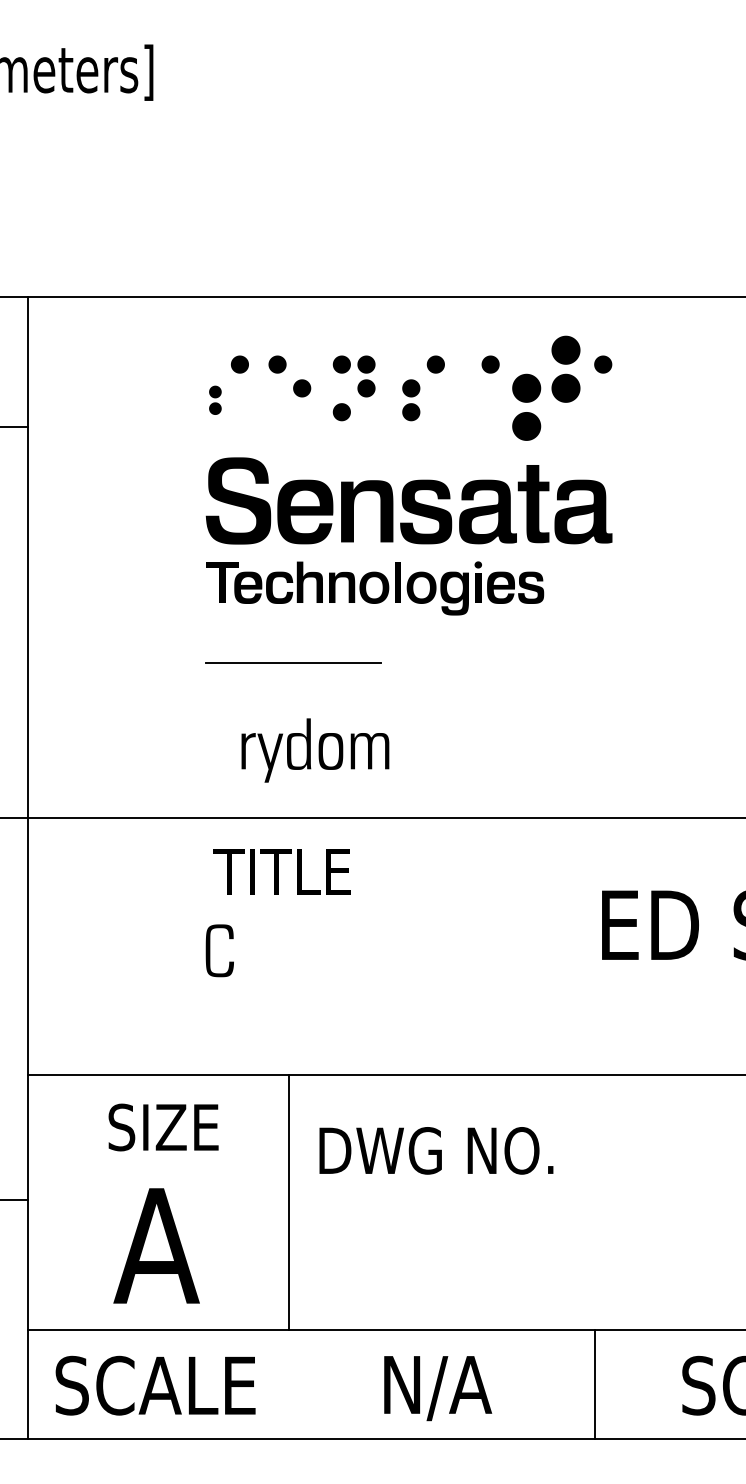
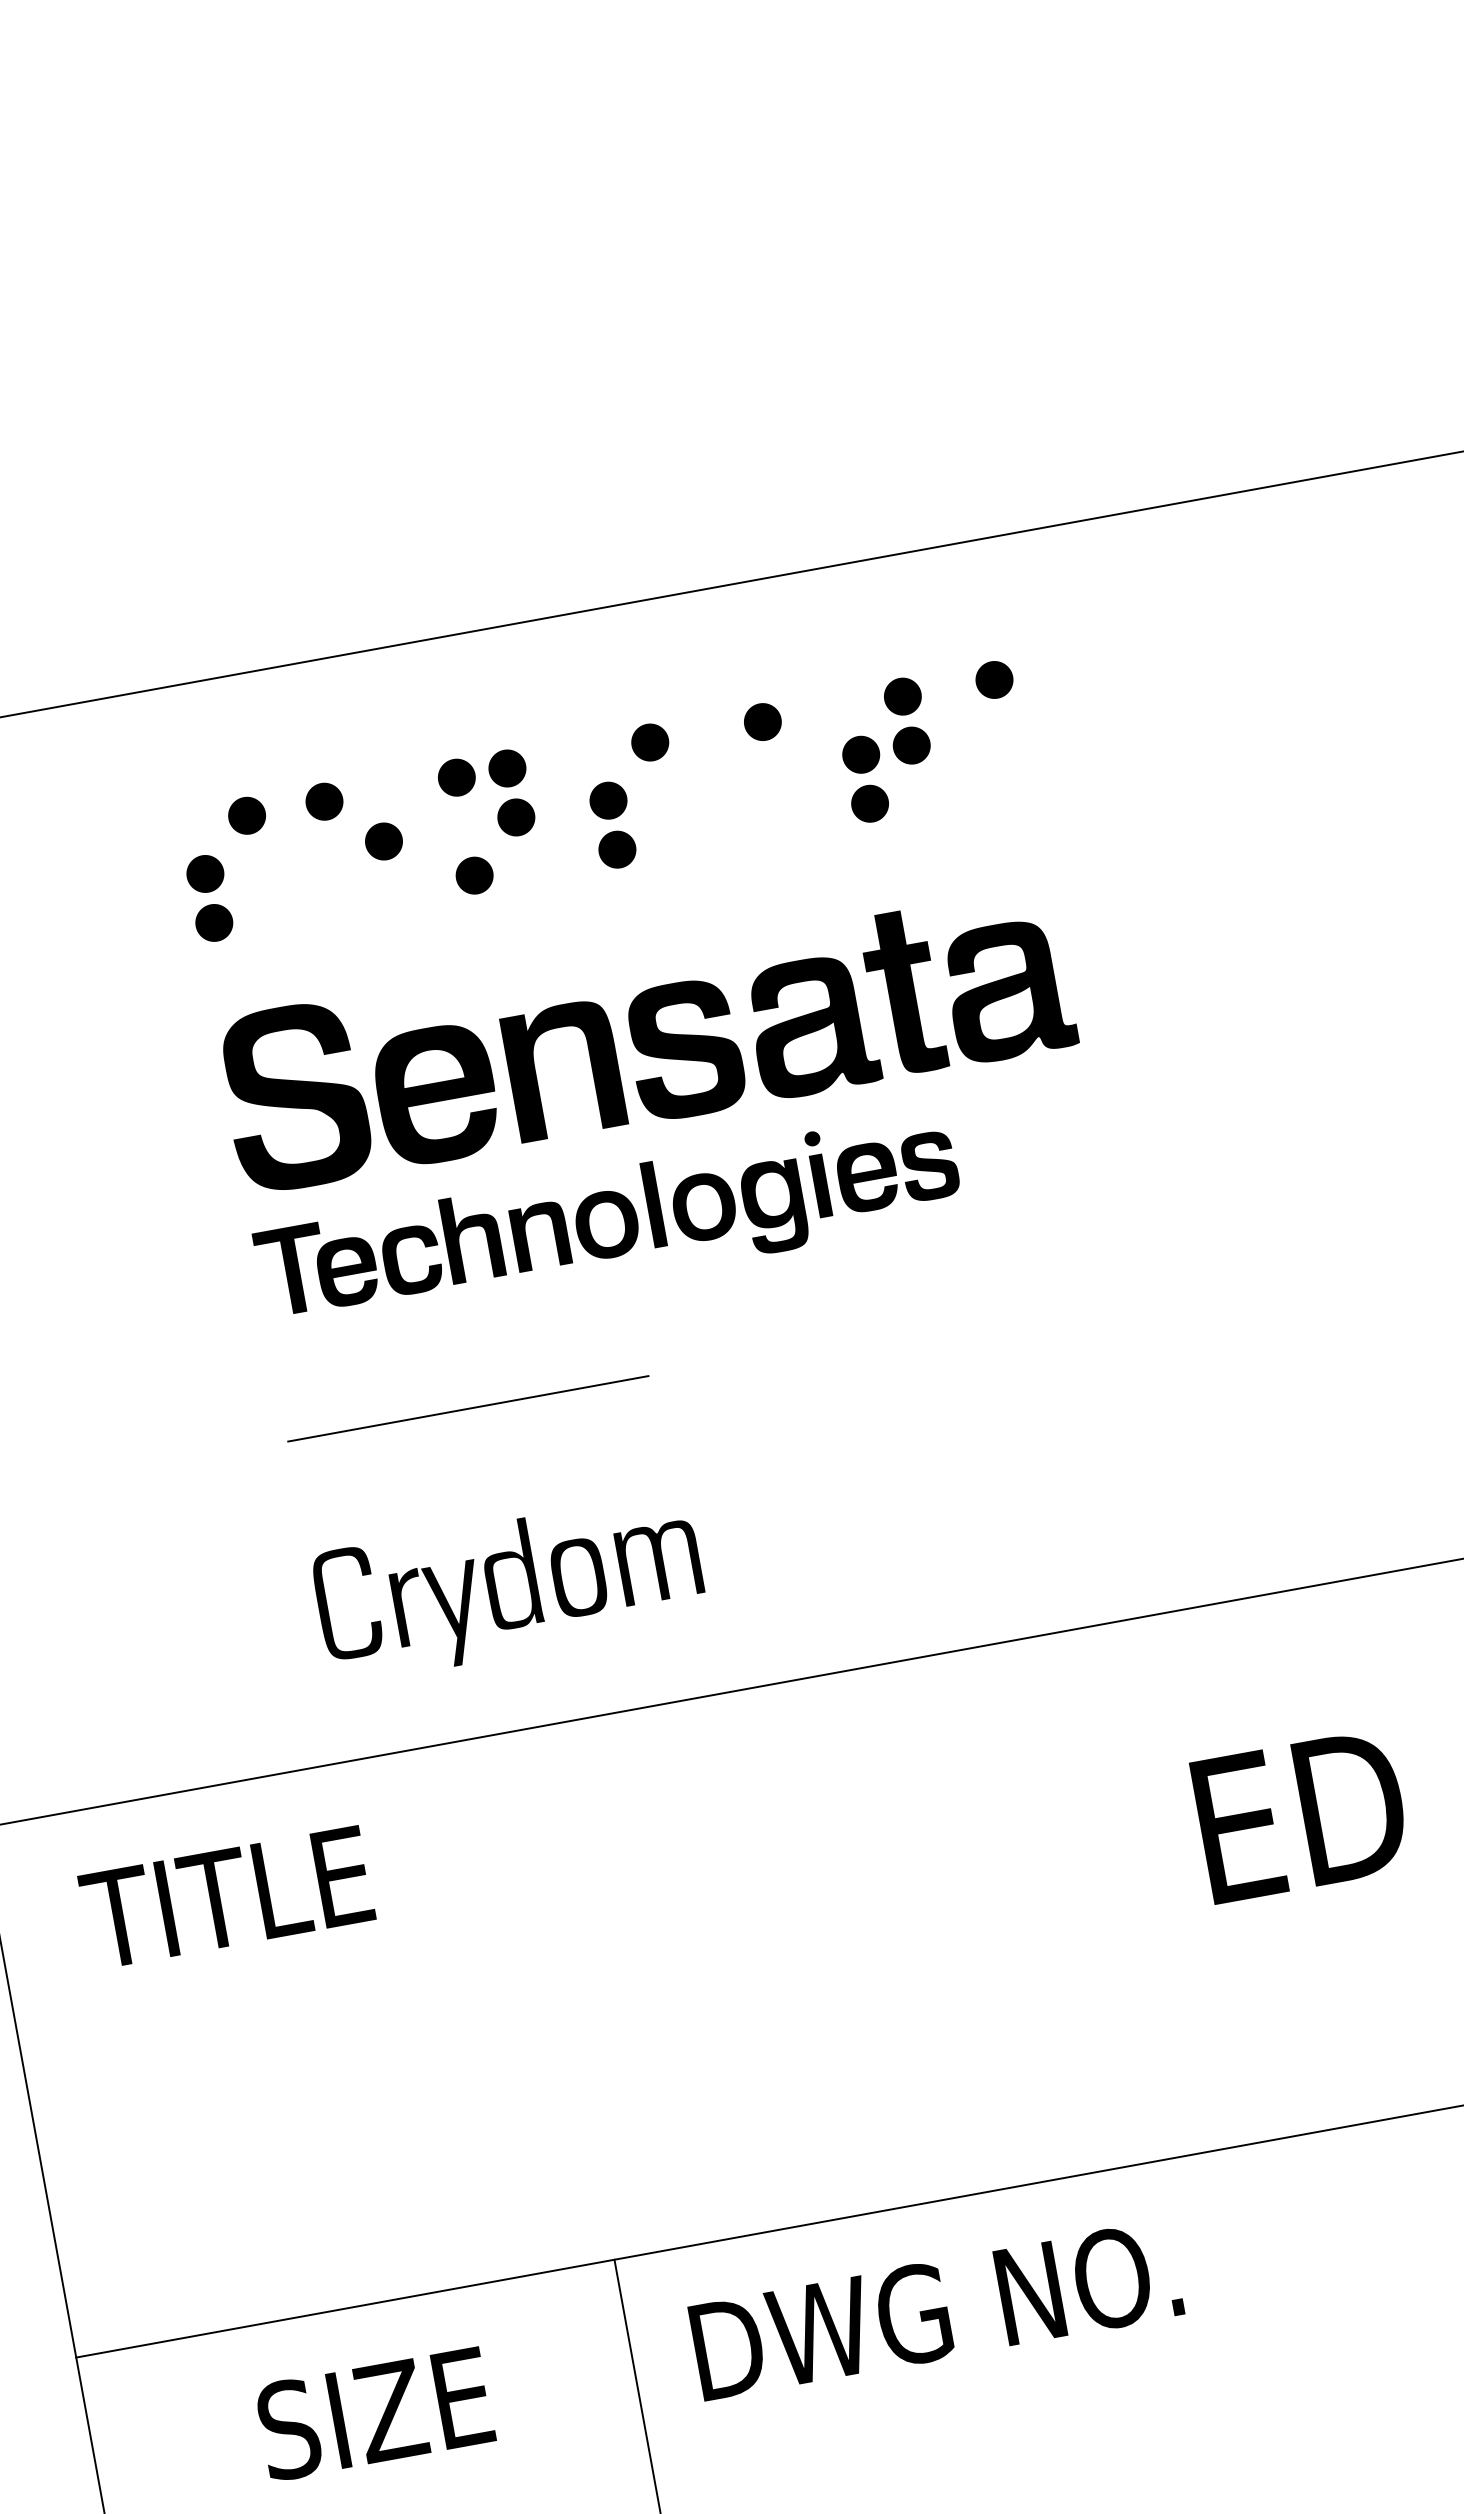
part: (546, 388) -> (886, 750), size x0.62
part: (215, 400) -> (210, 898), size x1.43
text: (281, 871) -> (225, 1897), moved
part: (210, 950) -> (328, 1606), moved
text: (436, 1150) -> (936, 2309), moved

